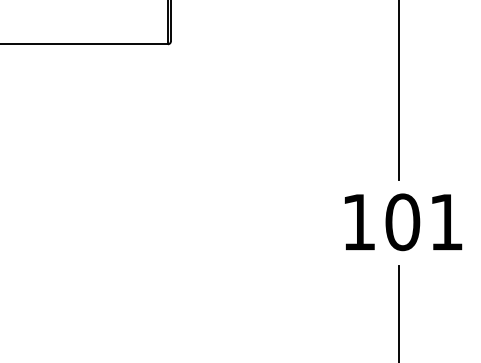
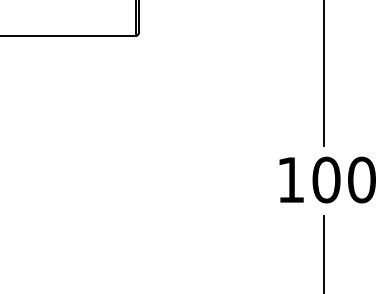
text: (445, 221) -> (361, 179), 101 -> 100

